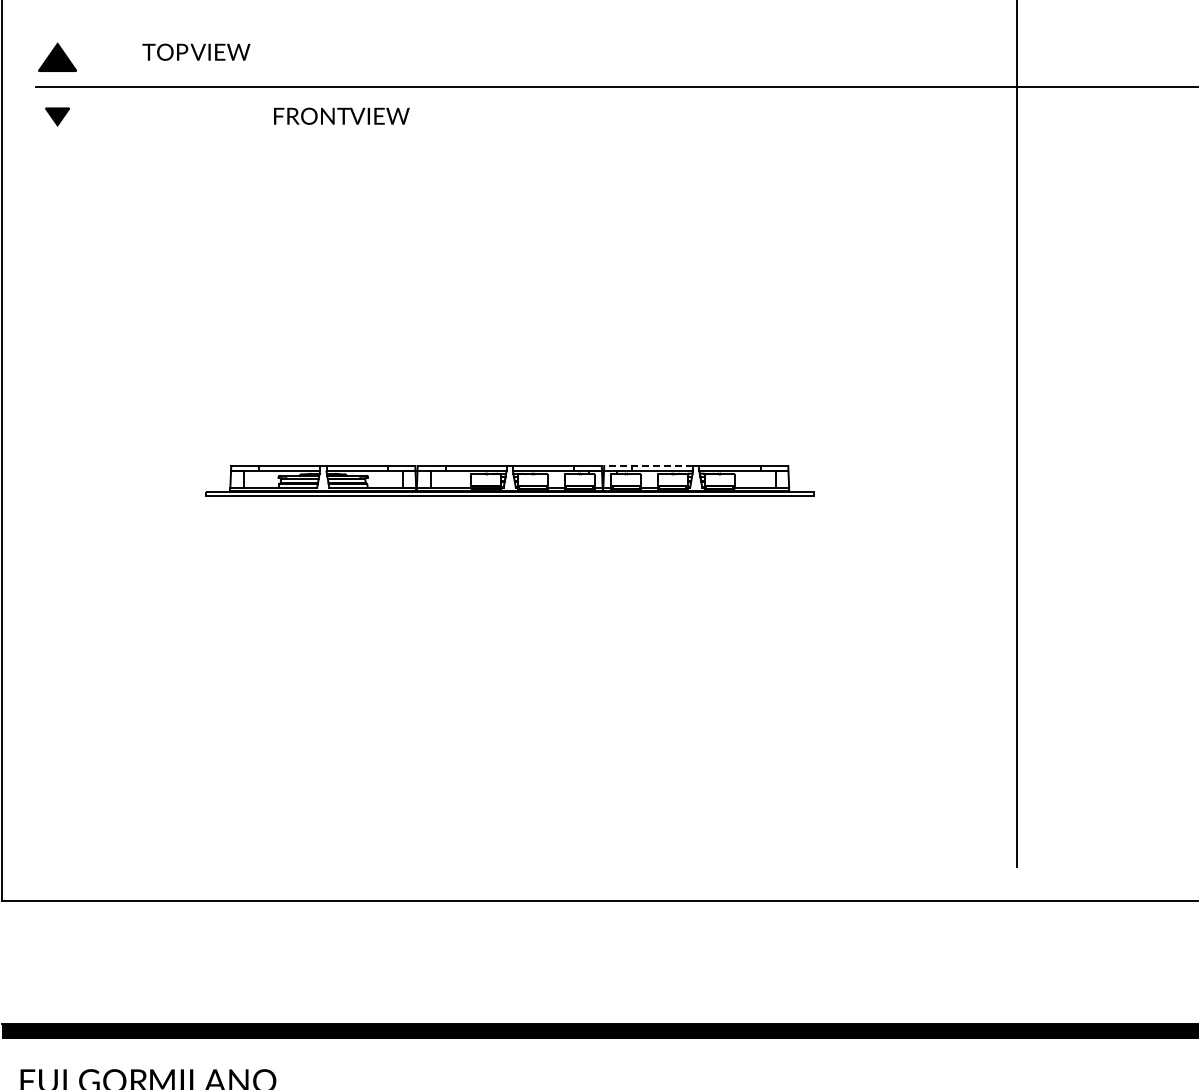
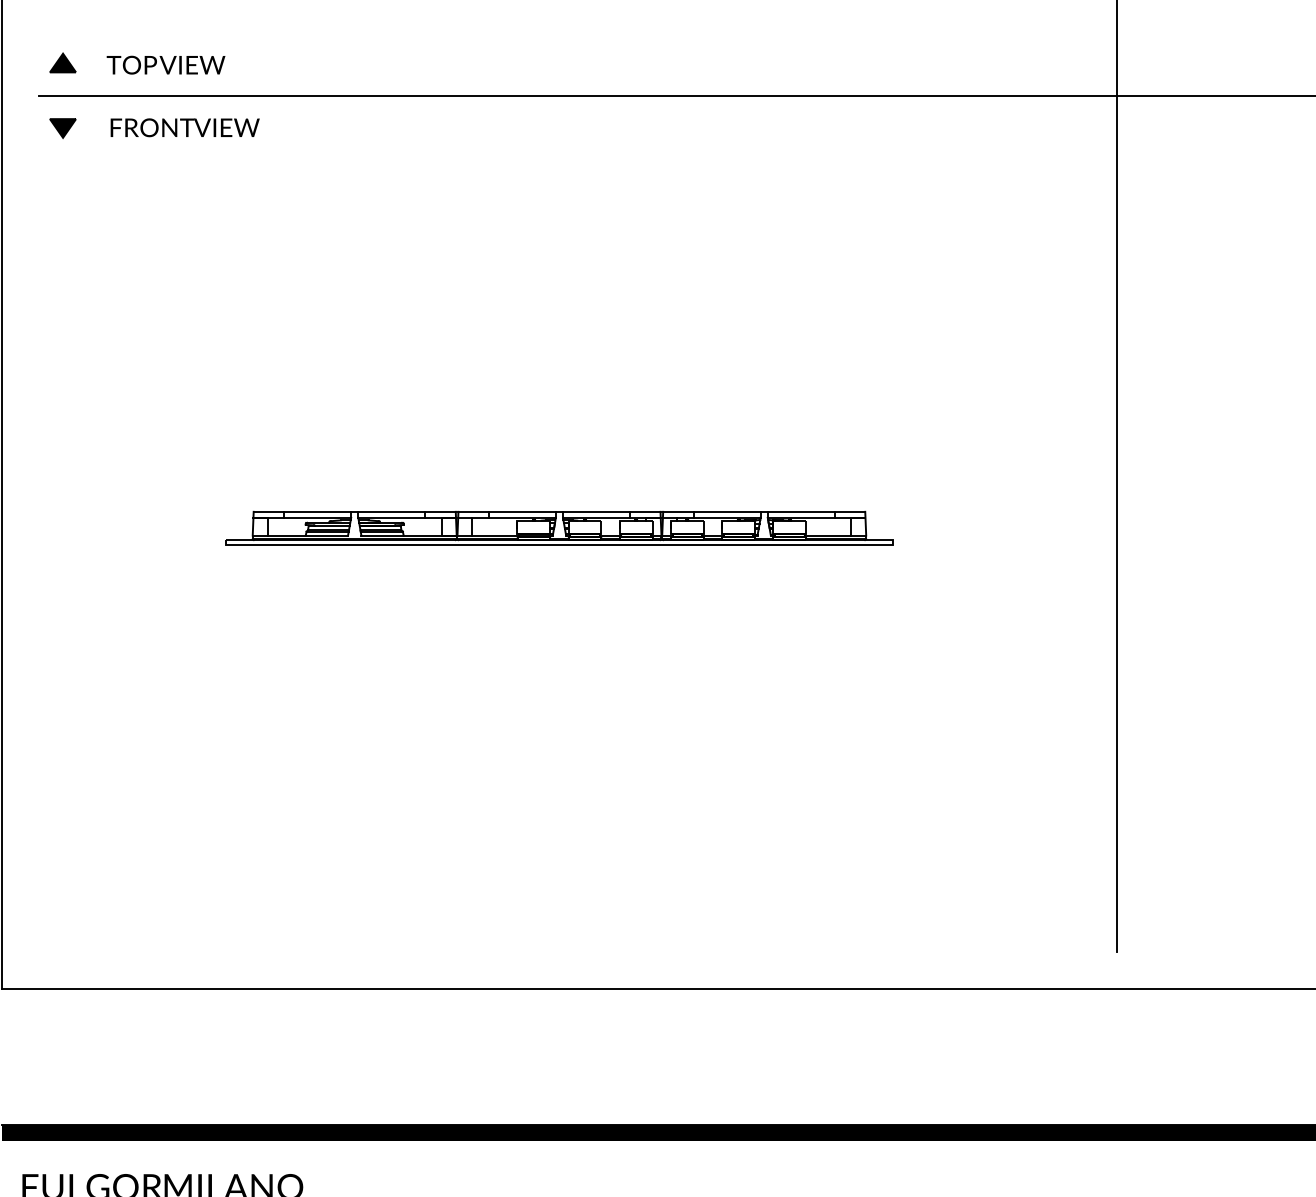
text: (196, 51) -> (166, 64), moved
part: (57, 56) -> (62, 62), size x0.62
text: (341, 115) -> (184, 126), moved
line: (648, 466) -> (711, 512), dashed -> solid

